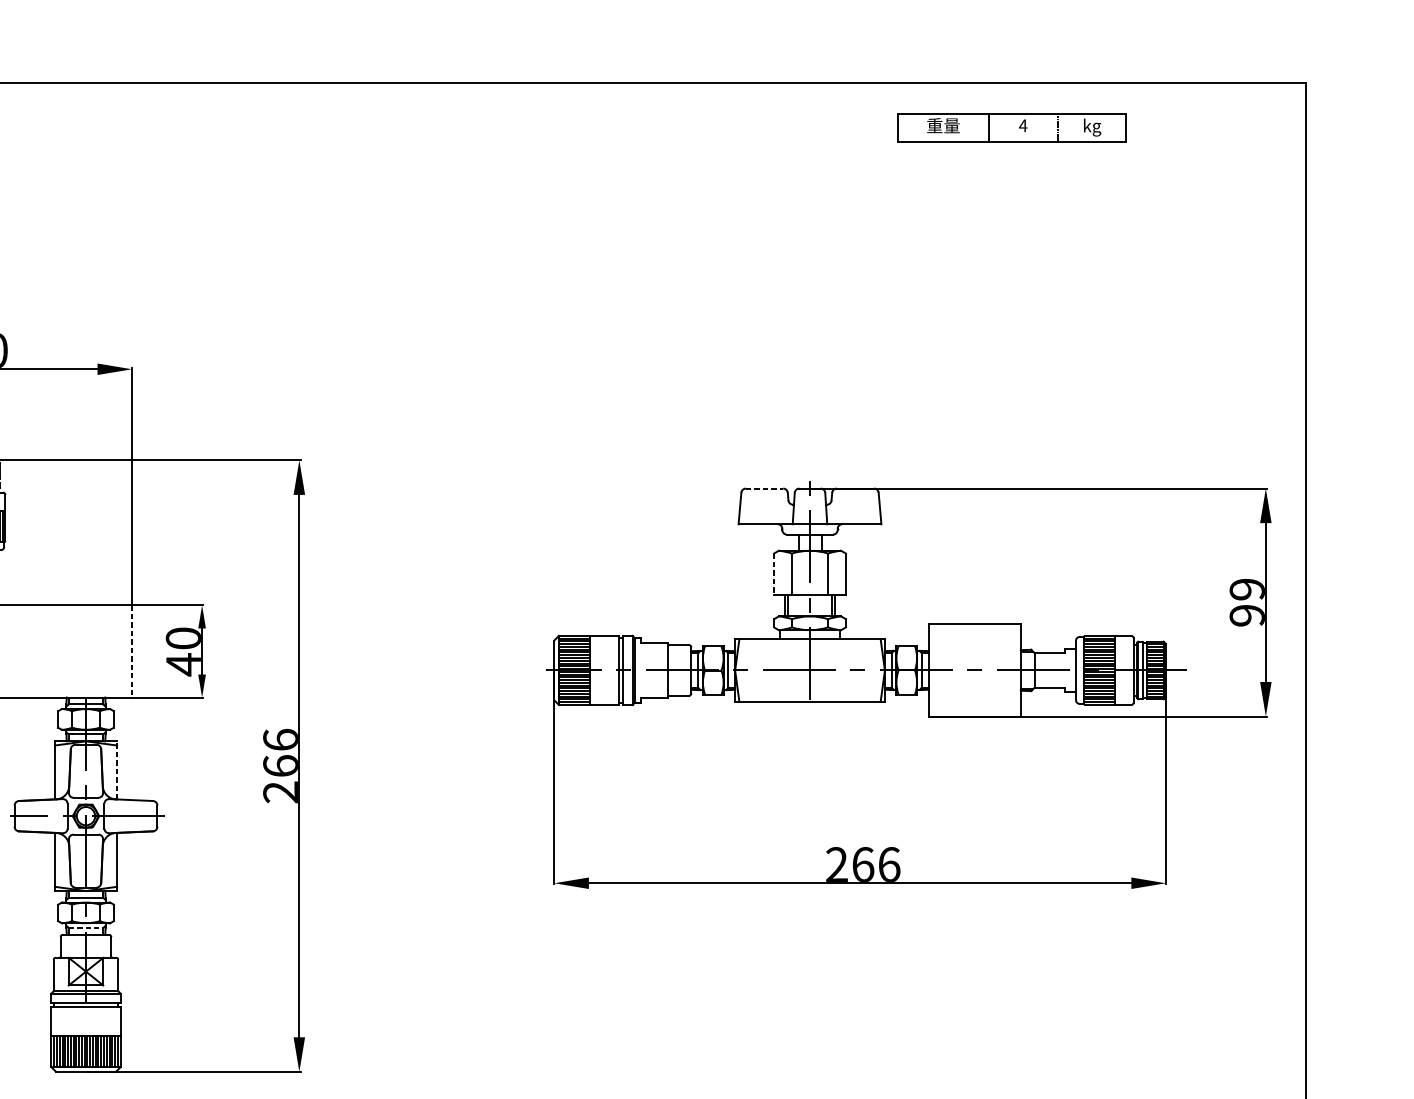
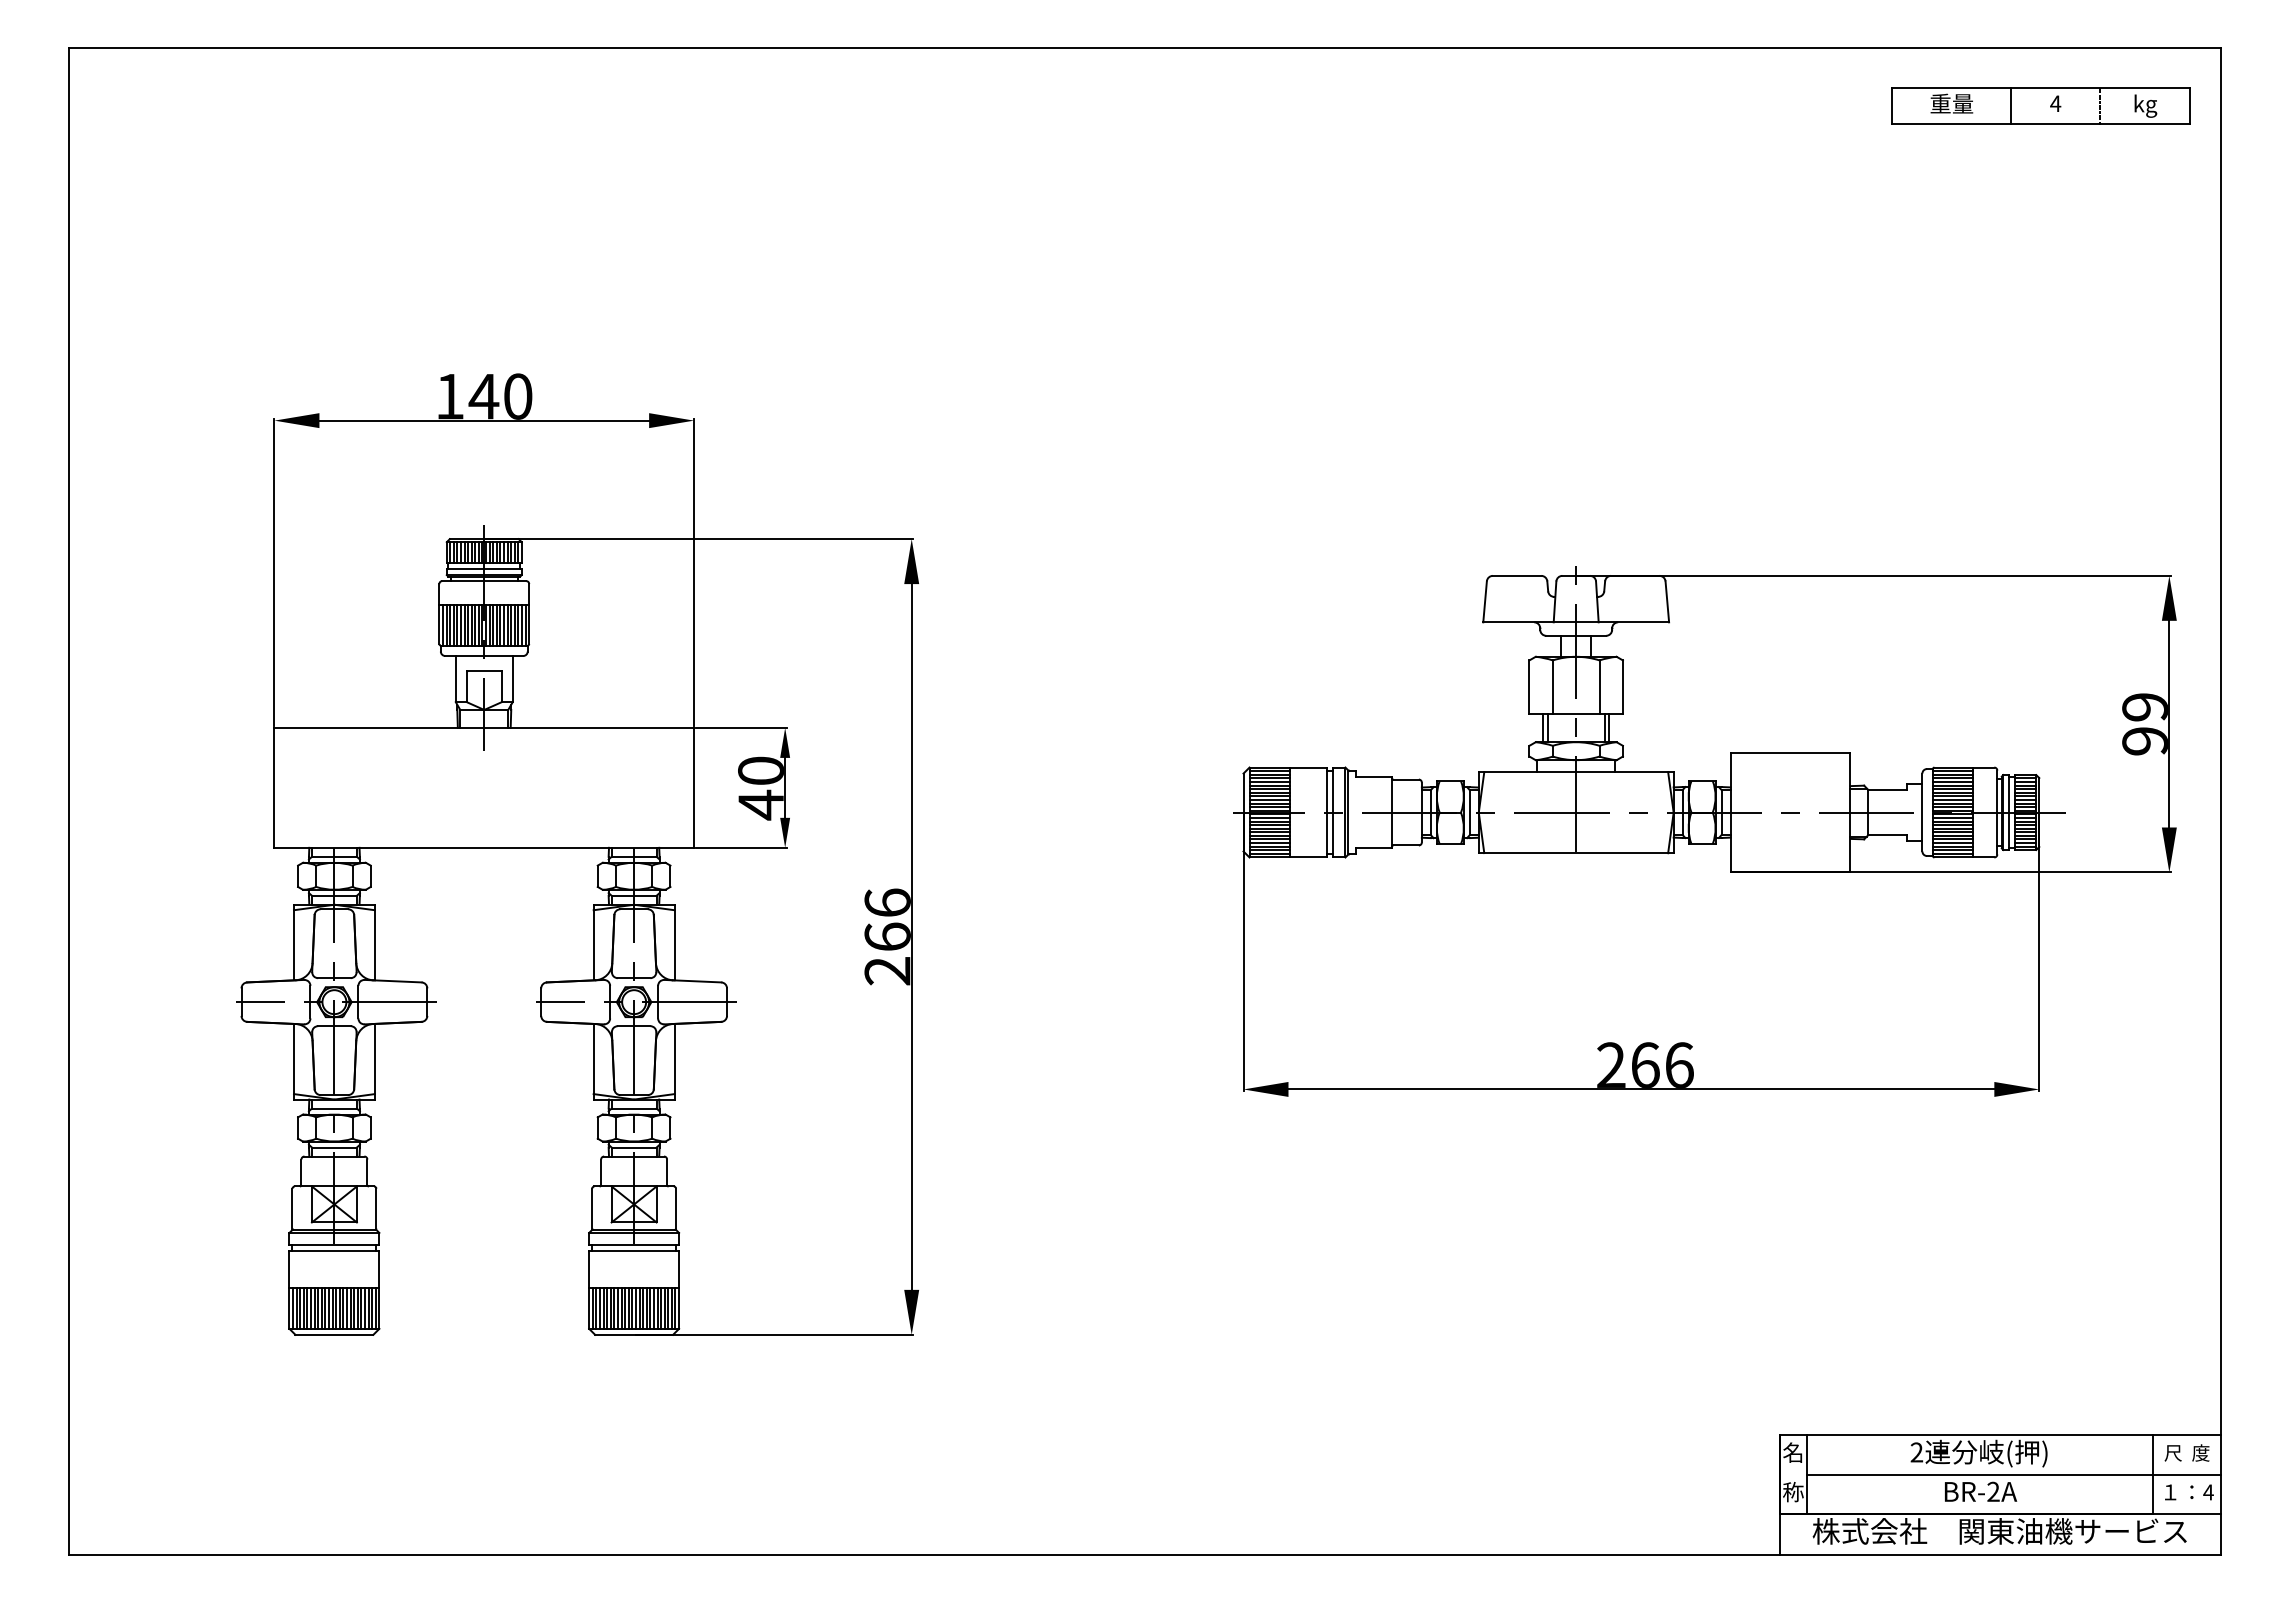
part: (1011, 127) -> (2040, 105), moved
line: (764, 488) -> (1517, 575), dashed -> solid
line: (774, 574) -> (1529, 687), dashed -> solid
line: (132, 651) -> (694, 787), dashed -> solid
line: (117, 770) -> (674, 942), dashed -> solid
line: (86, 927) -> (634, 1147), dashed -> solid

